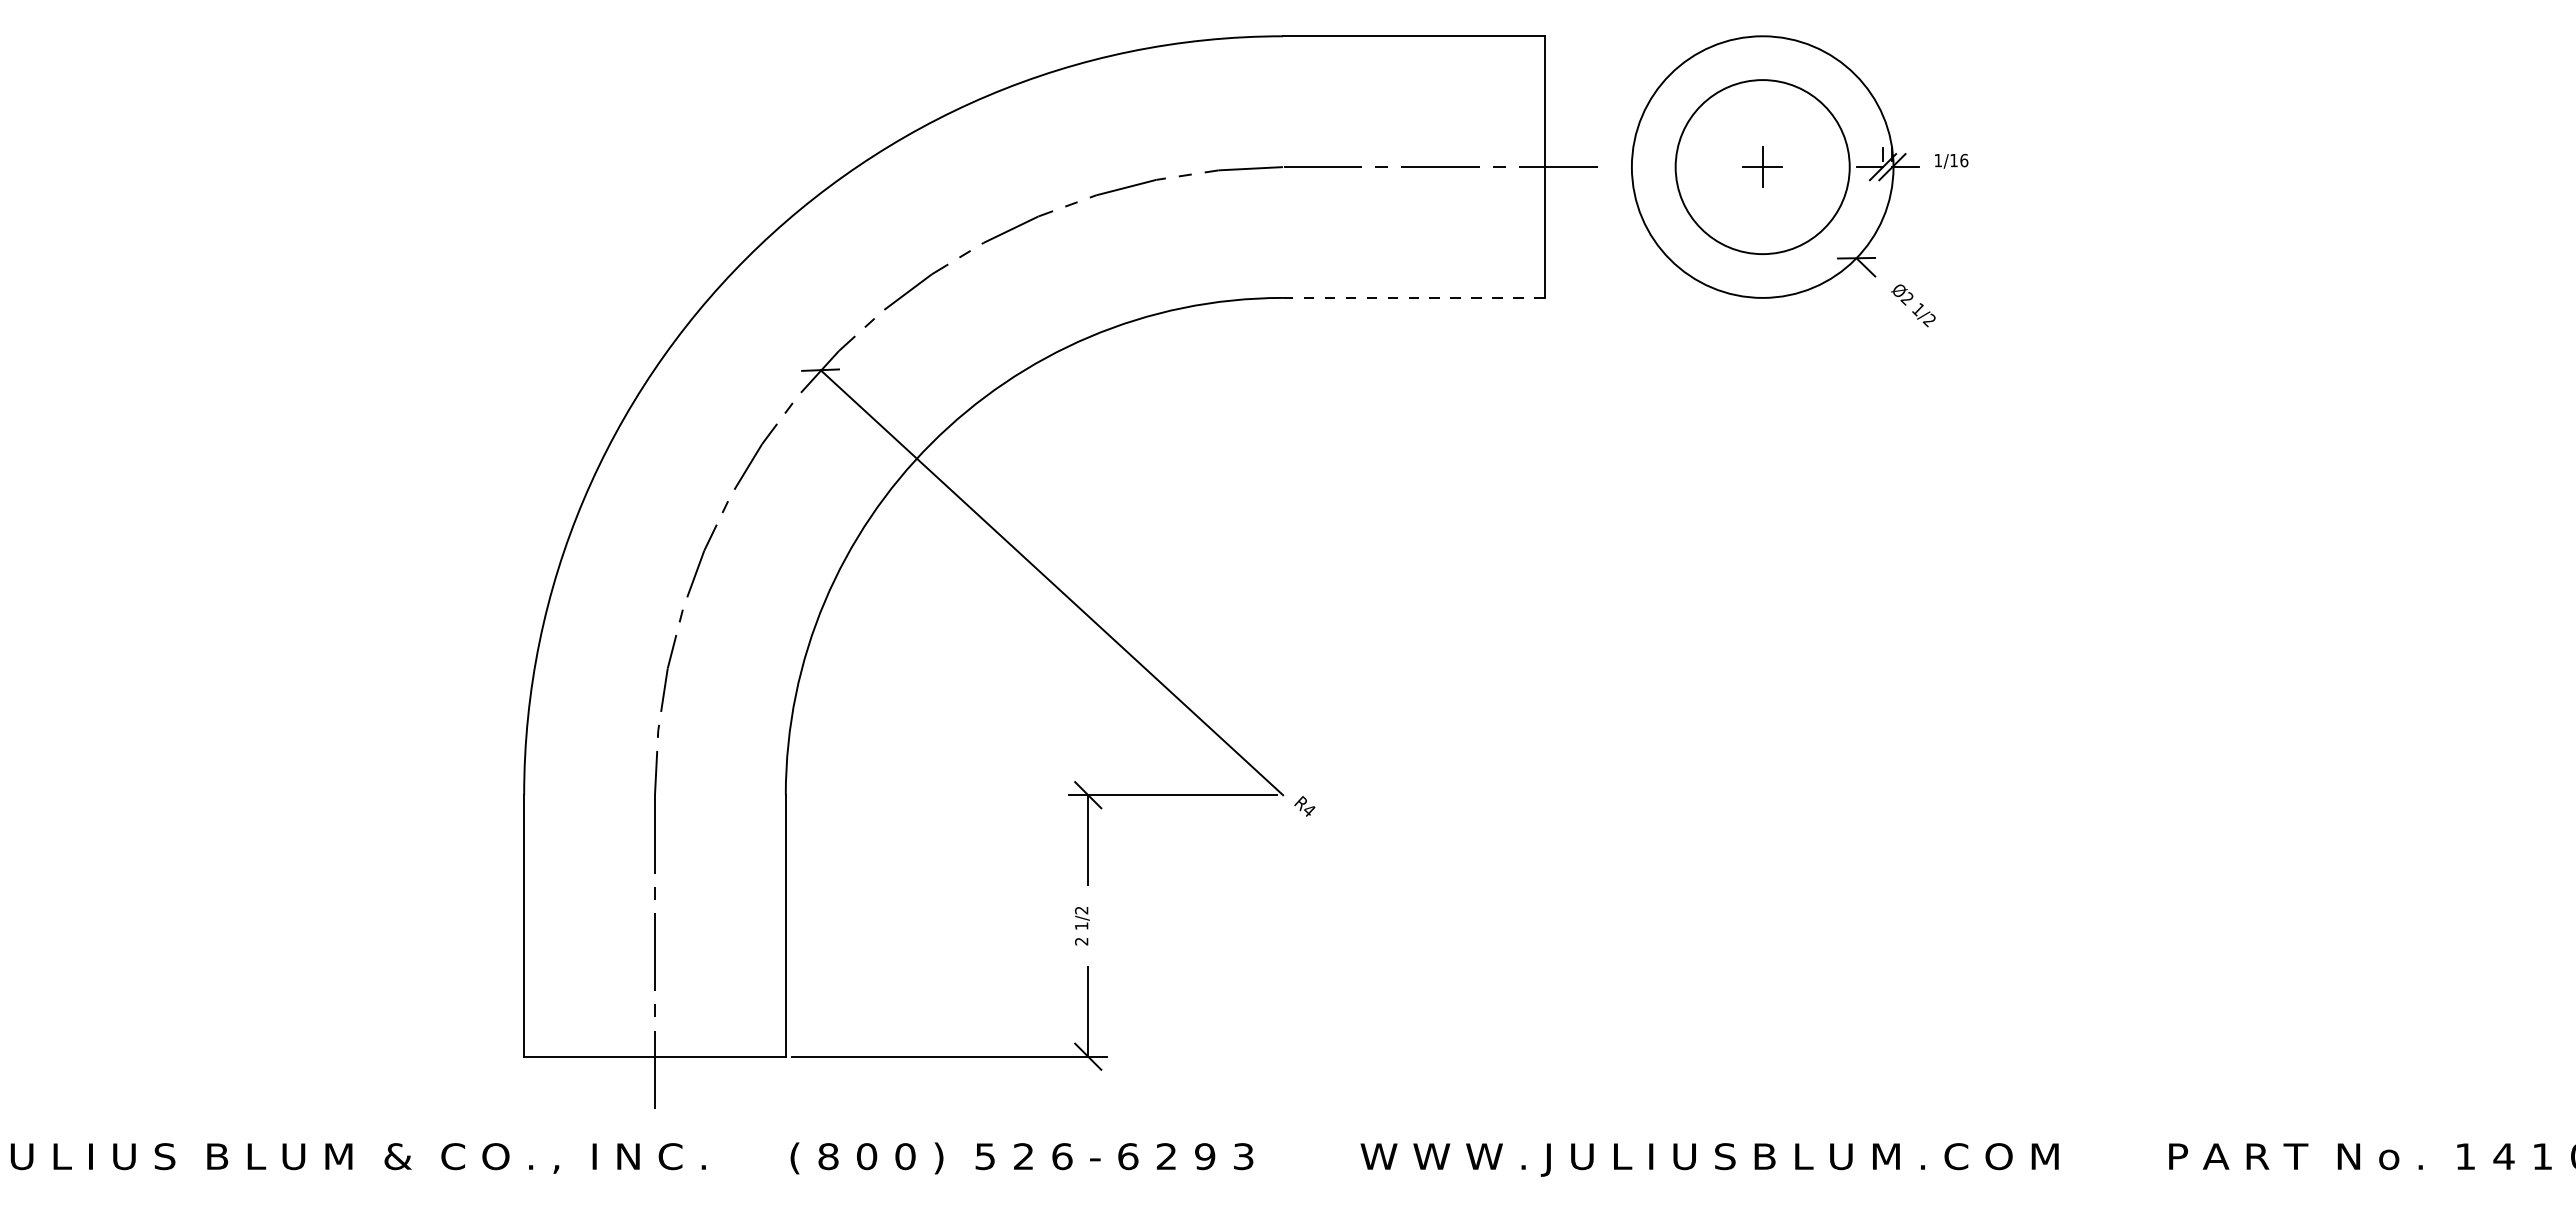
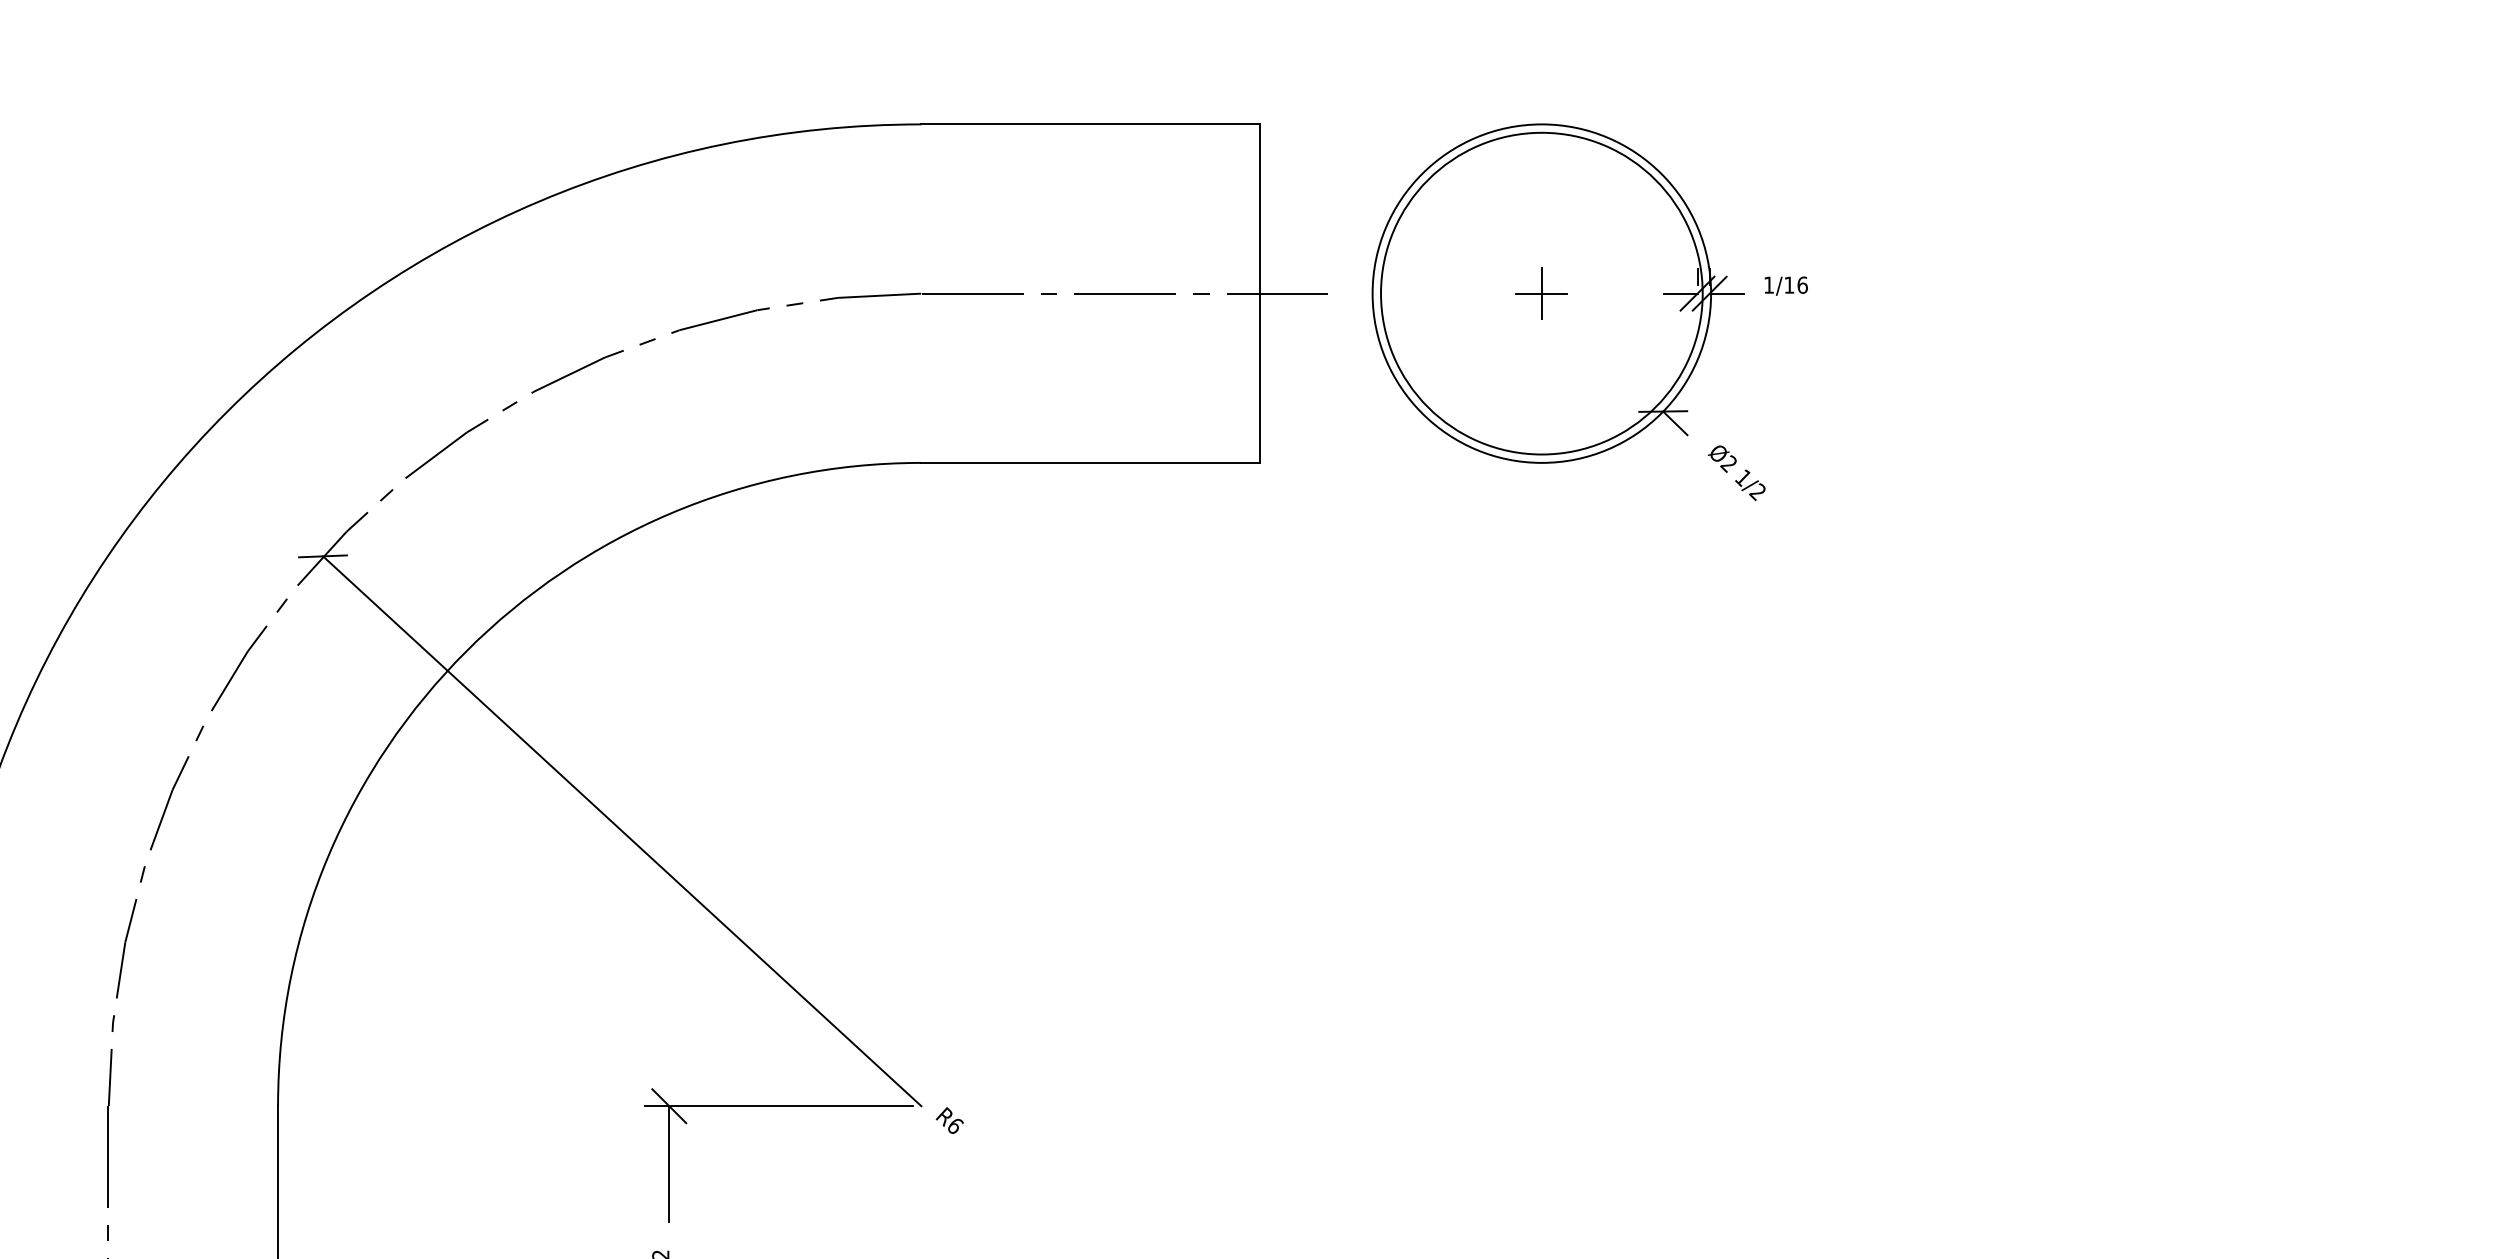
circle: (1762, 166) -> (1541, 292), size x1.43
line: (1413, 297) -> (1090, 462), dashed -> solid
text: (1309, 810) -> (955, 1126), R4 -> R6

